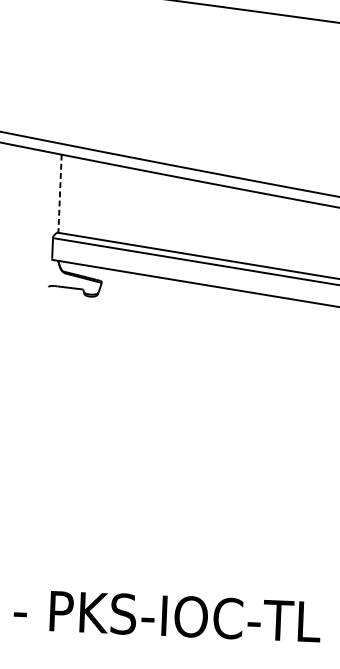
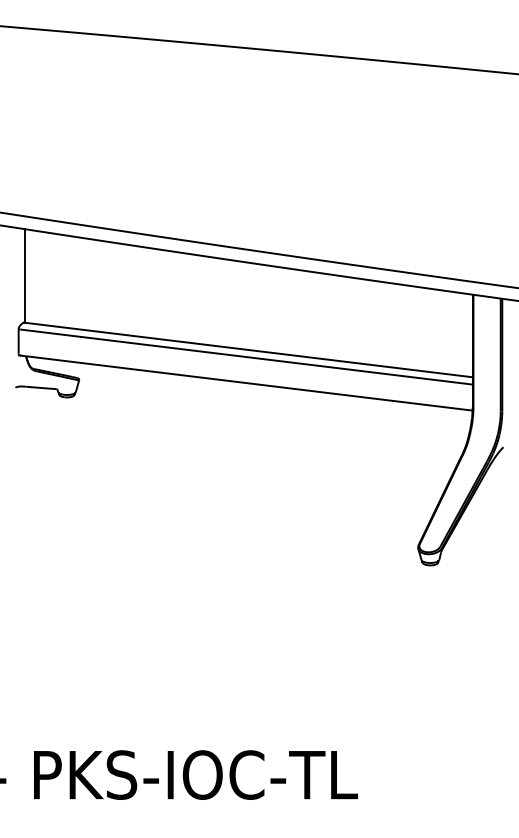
line: (59, 193) -> (24, 275), dashed -> solid

